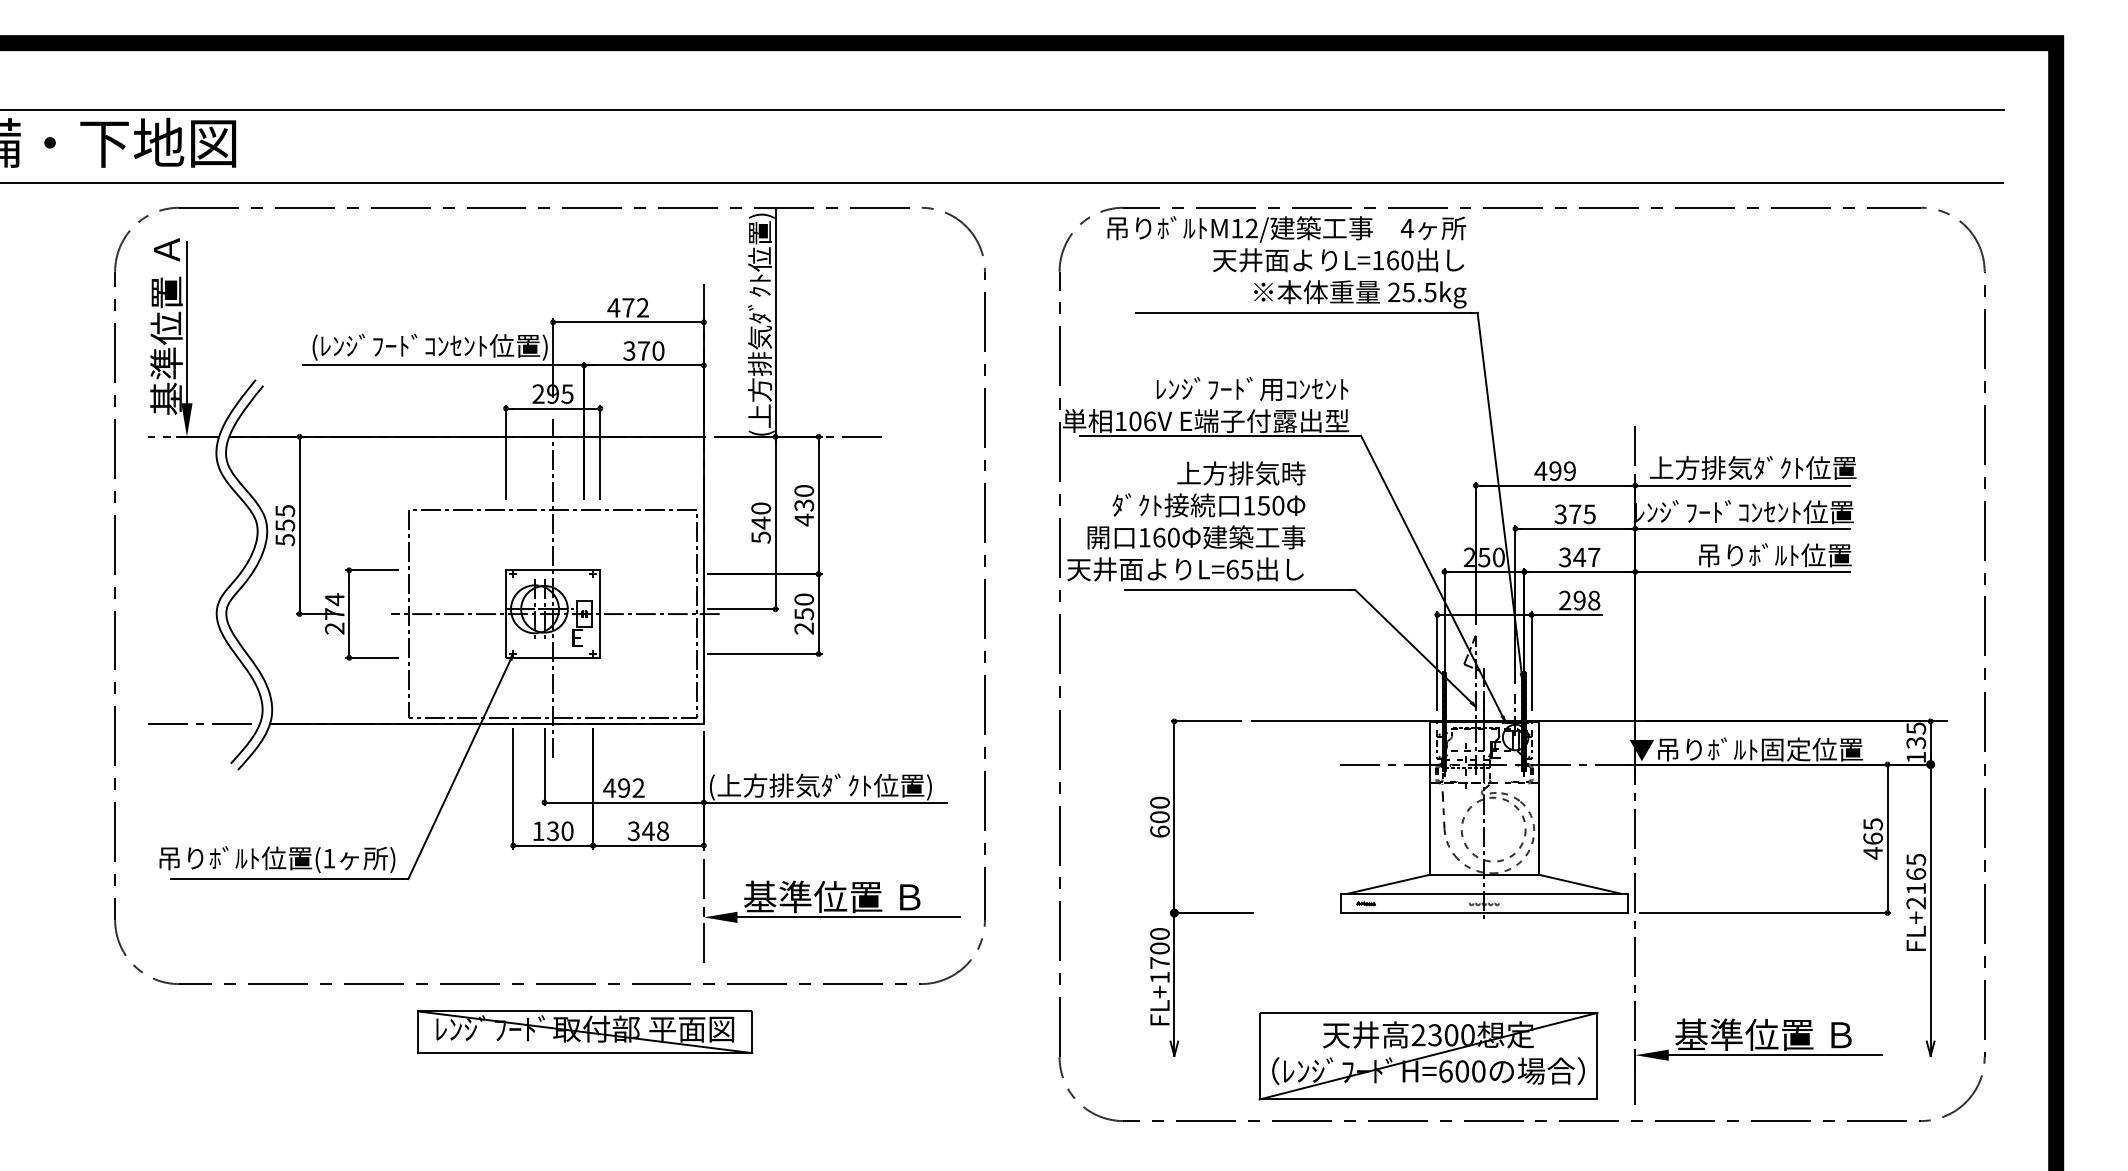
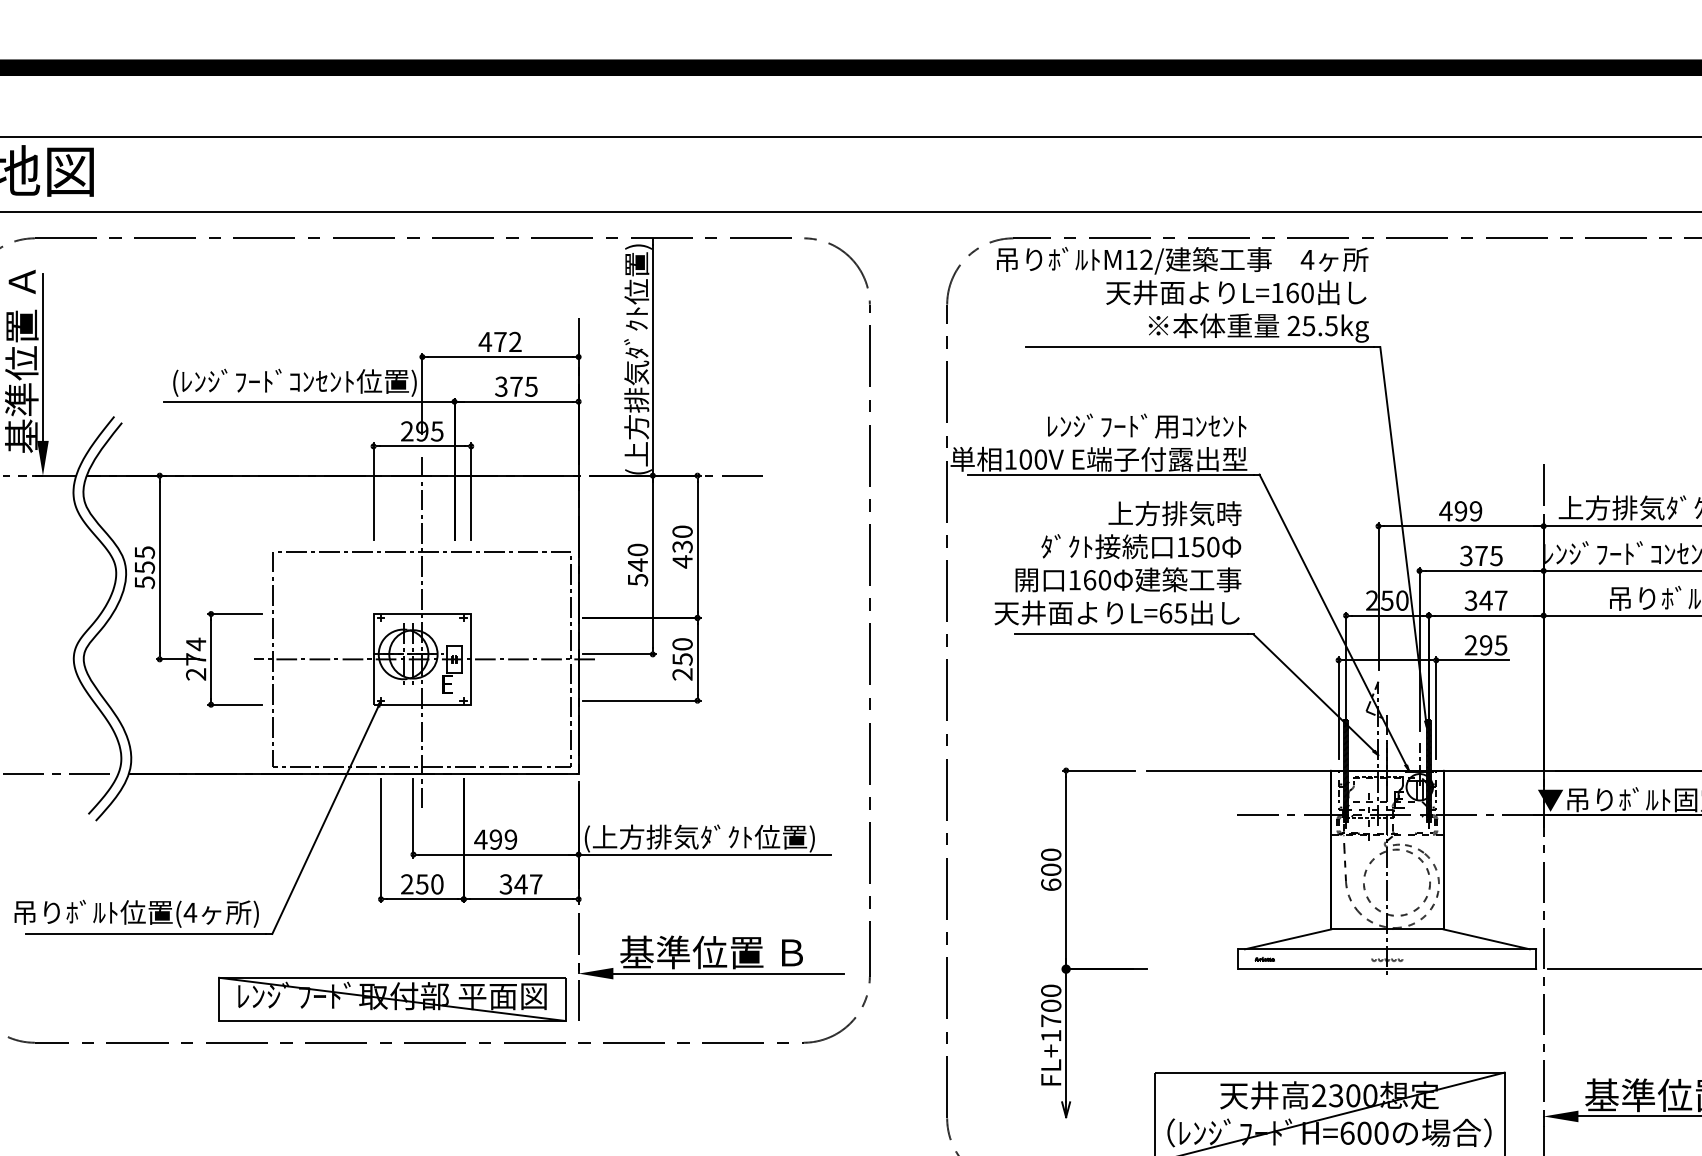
text: (658, 350) -> (531, 386), 370 -> 375
text: (1150, 421) -> (1041, 459), 106V -> 100V
text: (1186, 521) -> (1118, 563), moved
text: (1594, 600) -> (1501, 645), 298 -> 295
text: (638, 787) -> (510, 839), 492 -> 499
text: (545, 830) -> (414, 883), 130 -> 250
text: (662, 831) -> (535, 884), 348 -> 347
text: (328, 858) -> (189, 912), (1 -> (4
part: (585, 1031) -> (392, 998), moved

